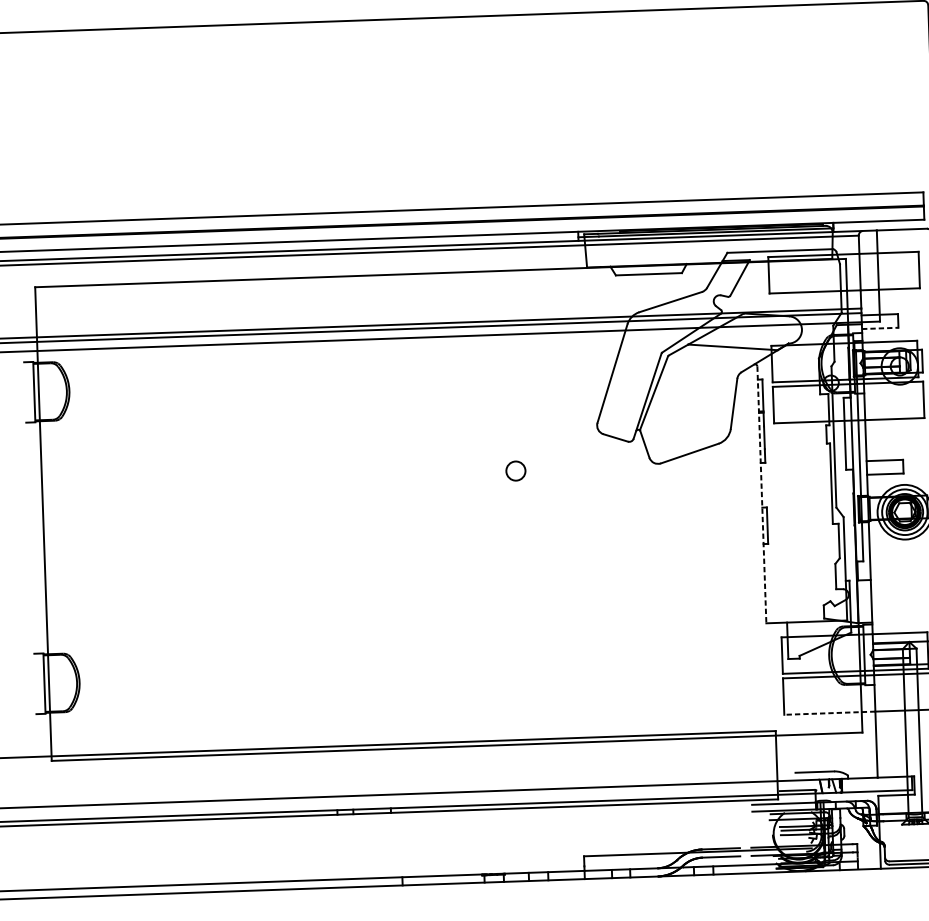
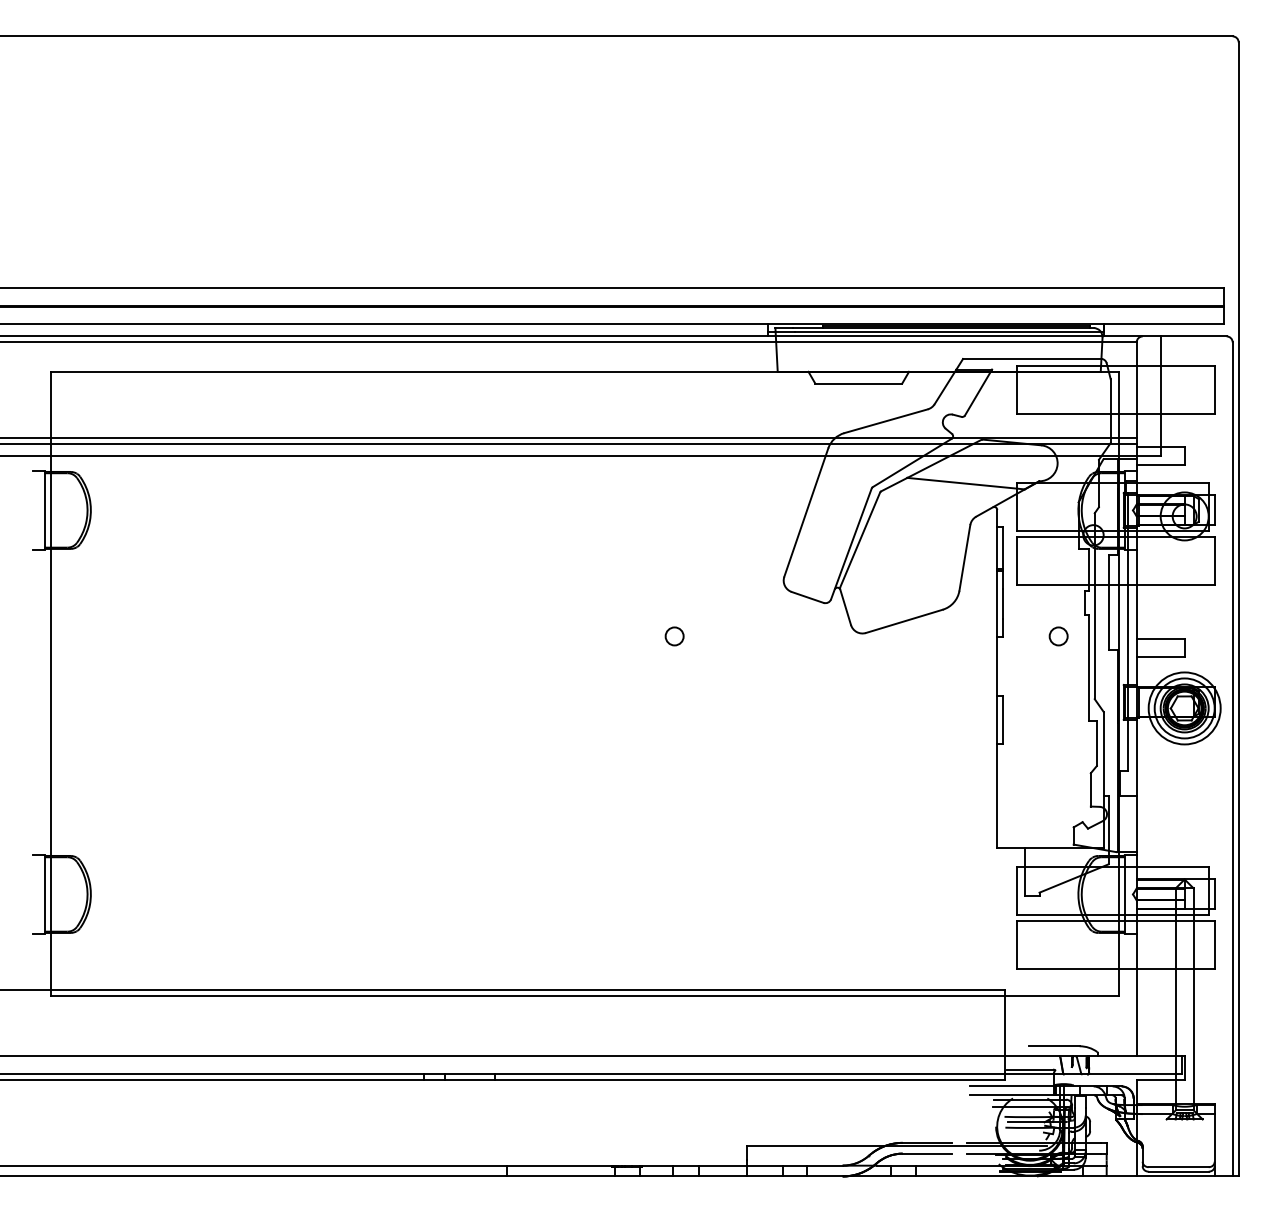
line: (880, 328) -> (1161, 465), dashed -> solid
circle: (807, 460) -> (1058, 636), added
circle: (515, 471) -> (674, 636), size x0.71
line: (762, 495) -> (997, 679), dashed -> solid
line: (829, 713) -> (1076, 969), dashed -> solid

